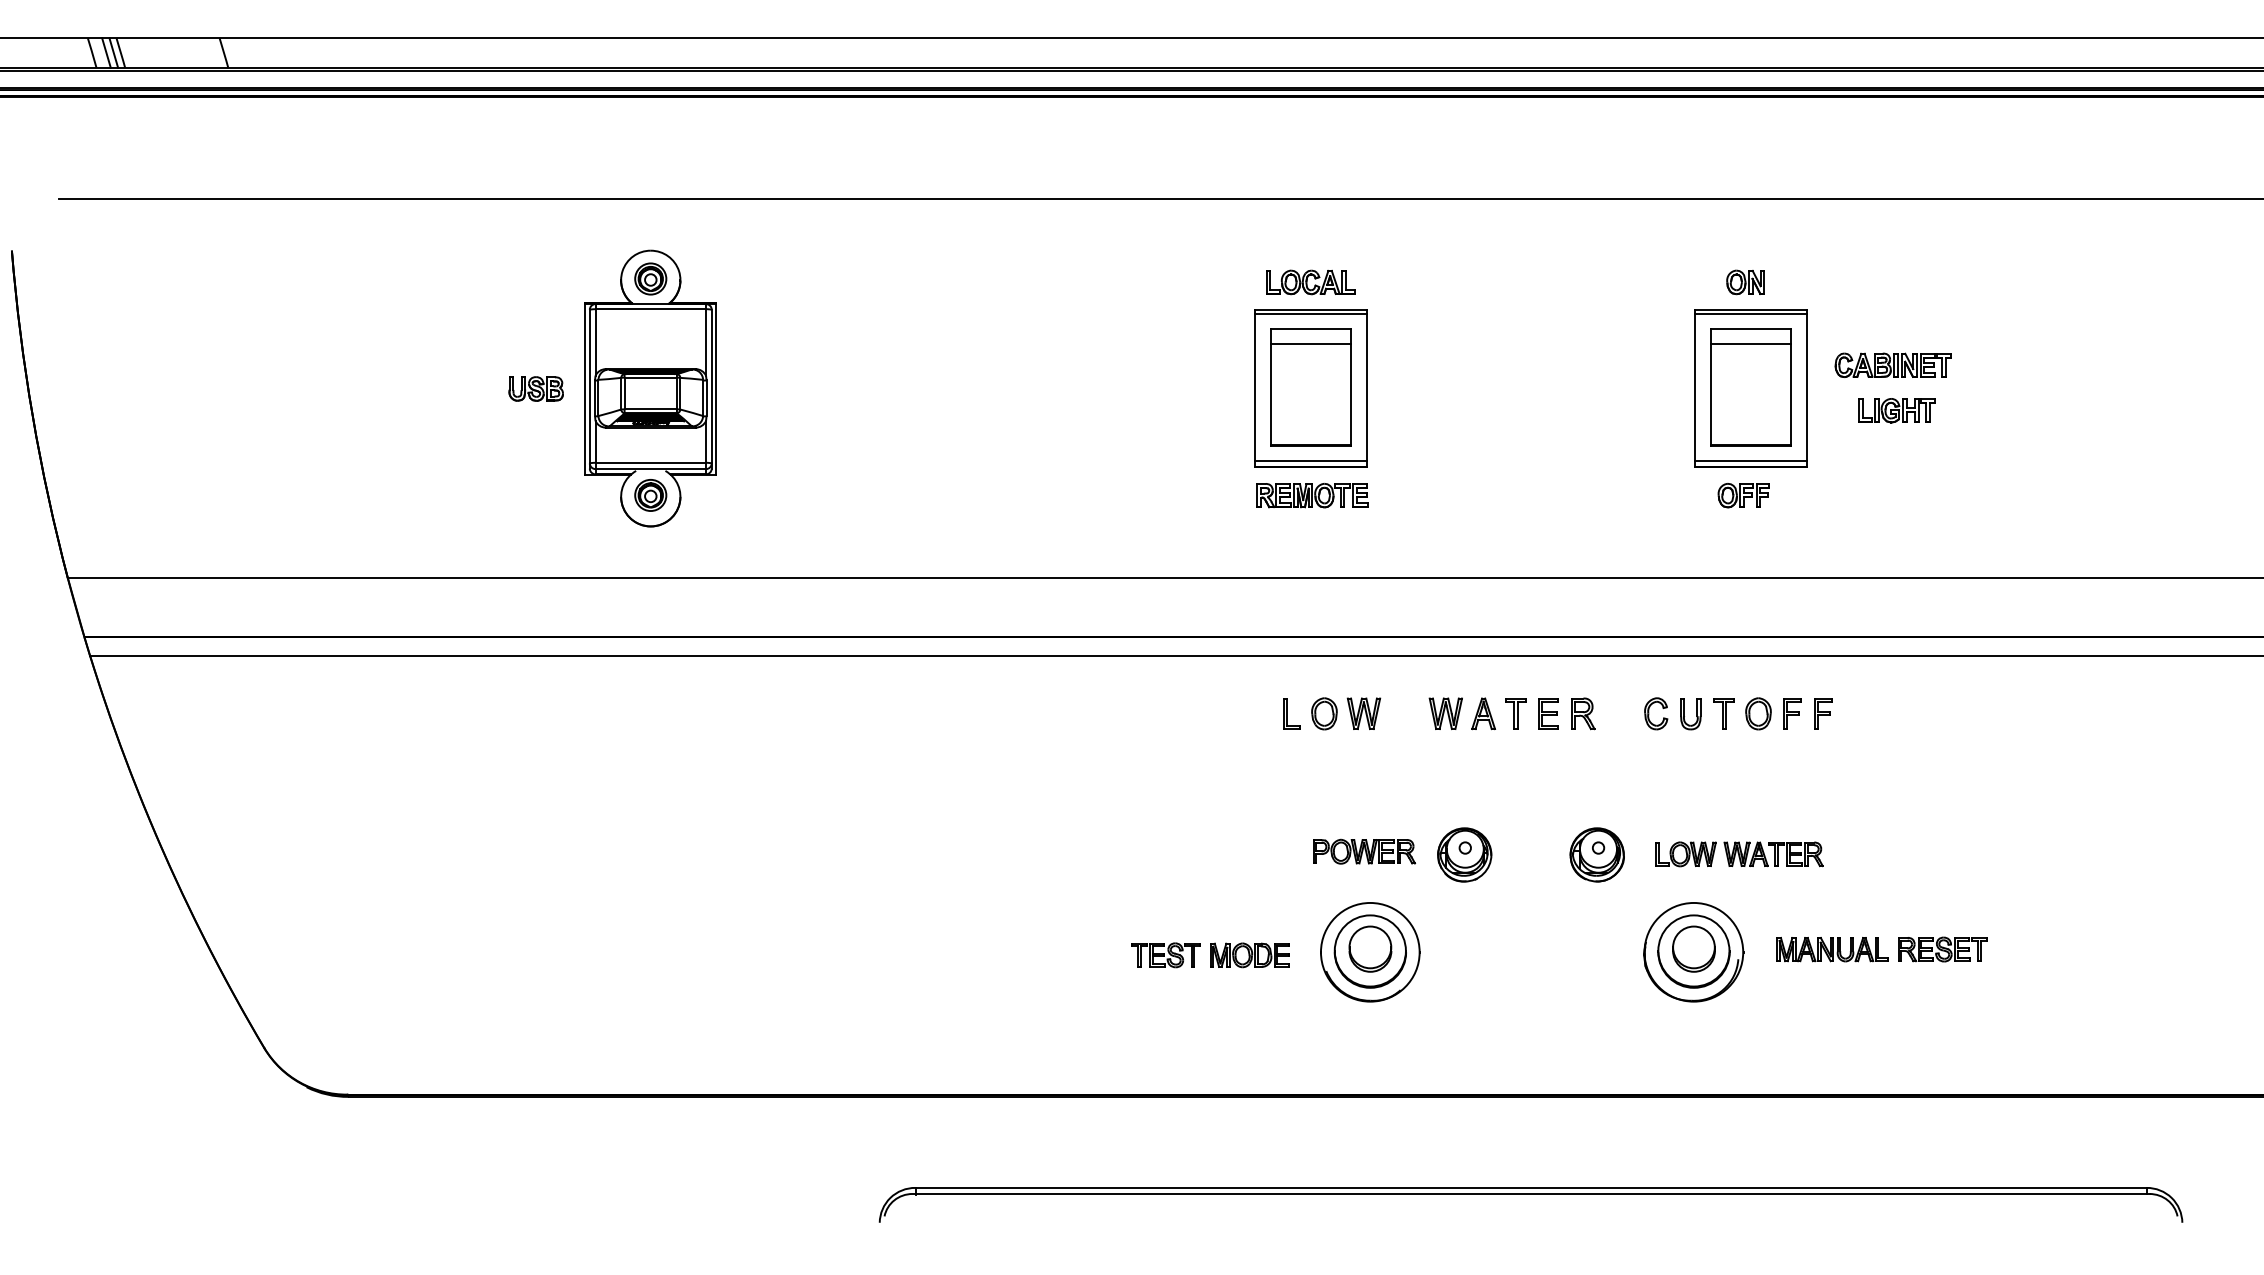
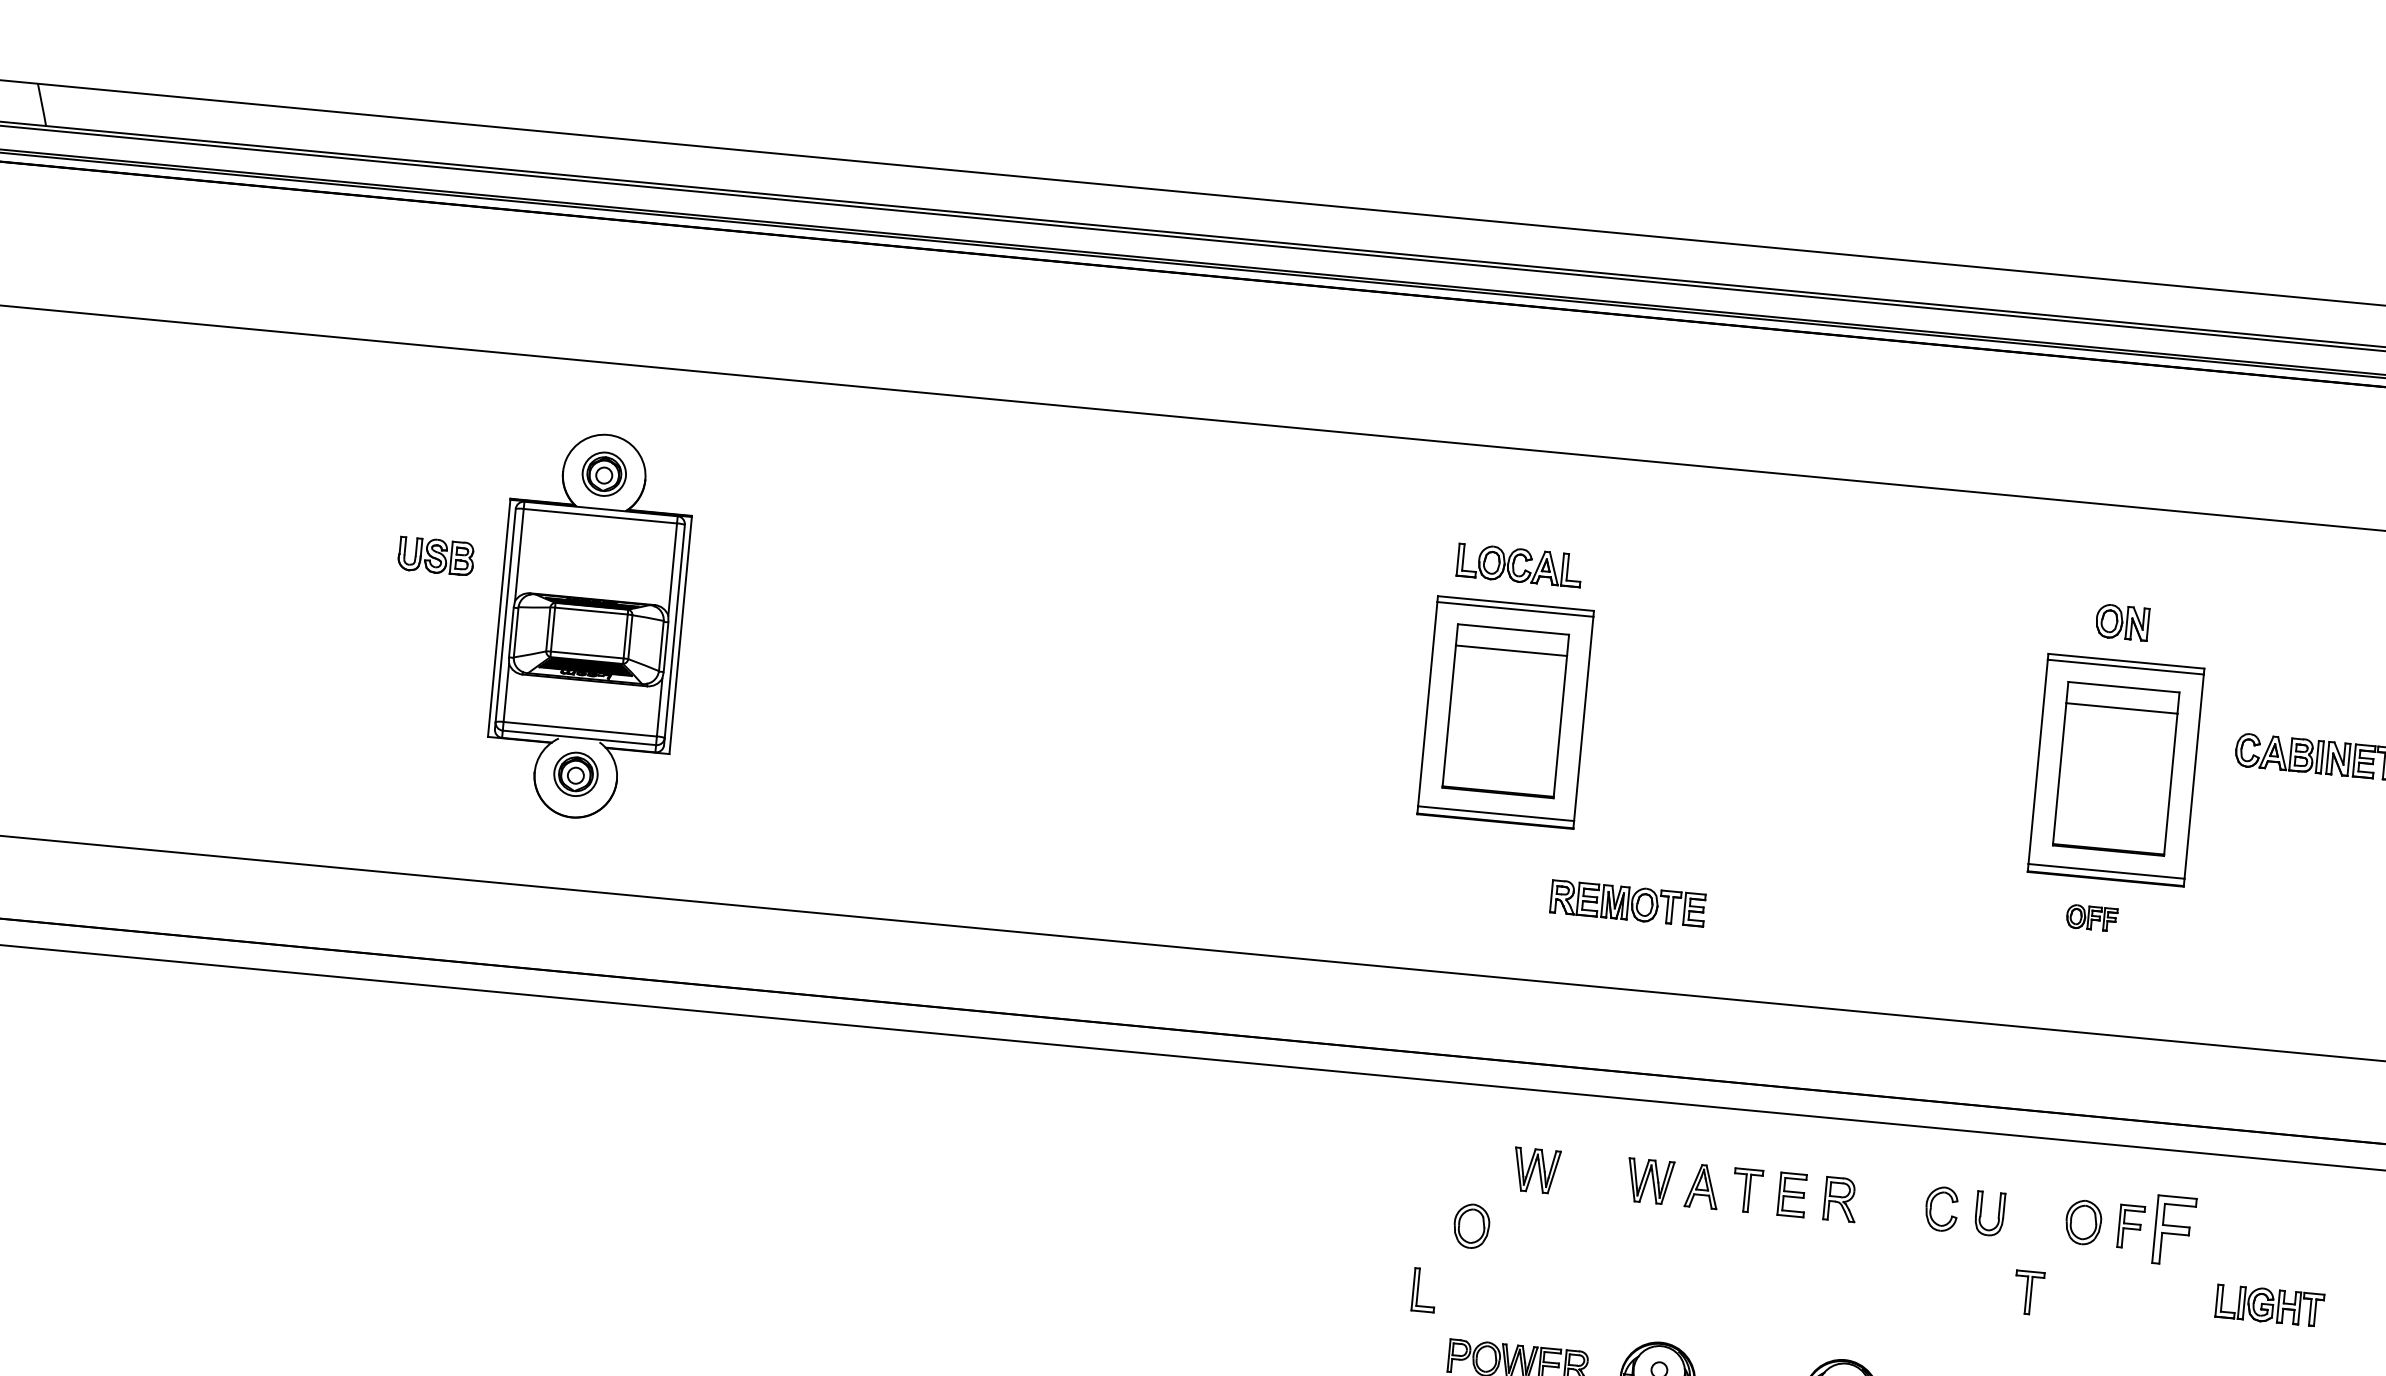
part: (535, 388) -> (435, 555), moved
part: (1896, 410) -> (2268, 1305), moved
part: (1312, 495) -> (1628, 903), moved
part: (1743, 495) -> (2091, 917), size x0.7
part: (1291, 713) -> (1423, 1289), moved
part: (1324, 713) -> (1471, 1225), moved
part: (1723, 713) -> (2028, 1292), moved
part: (1823, 713) -> (2173, 1230), size x1.6

